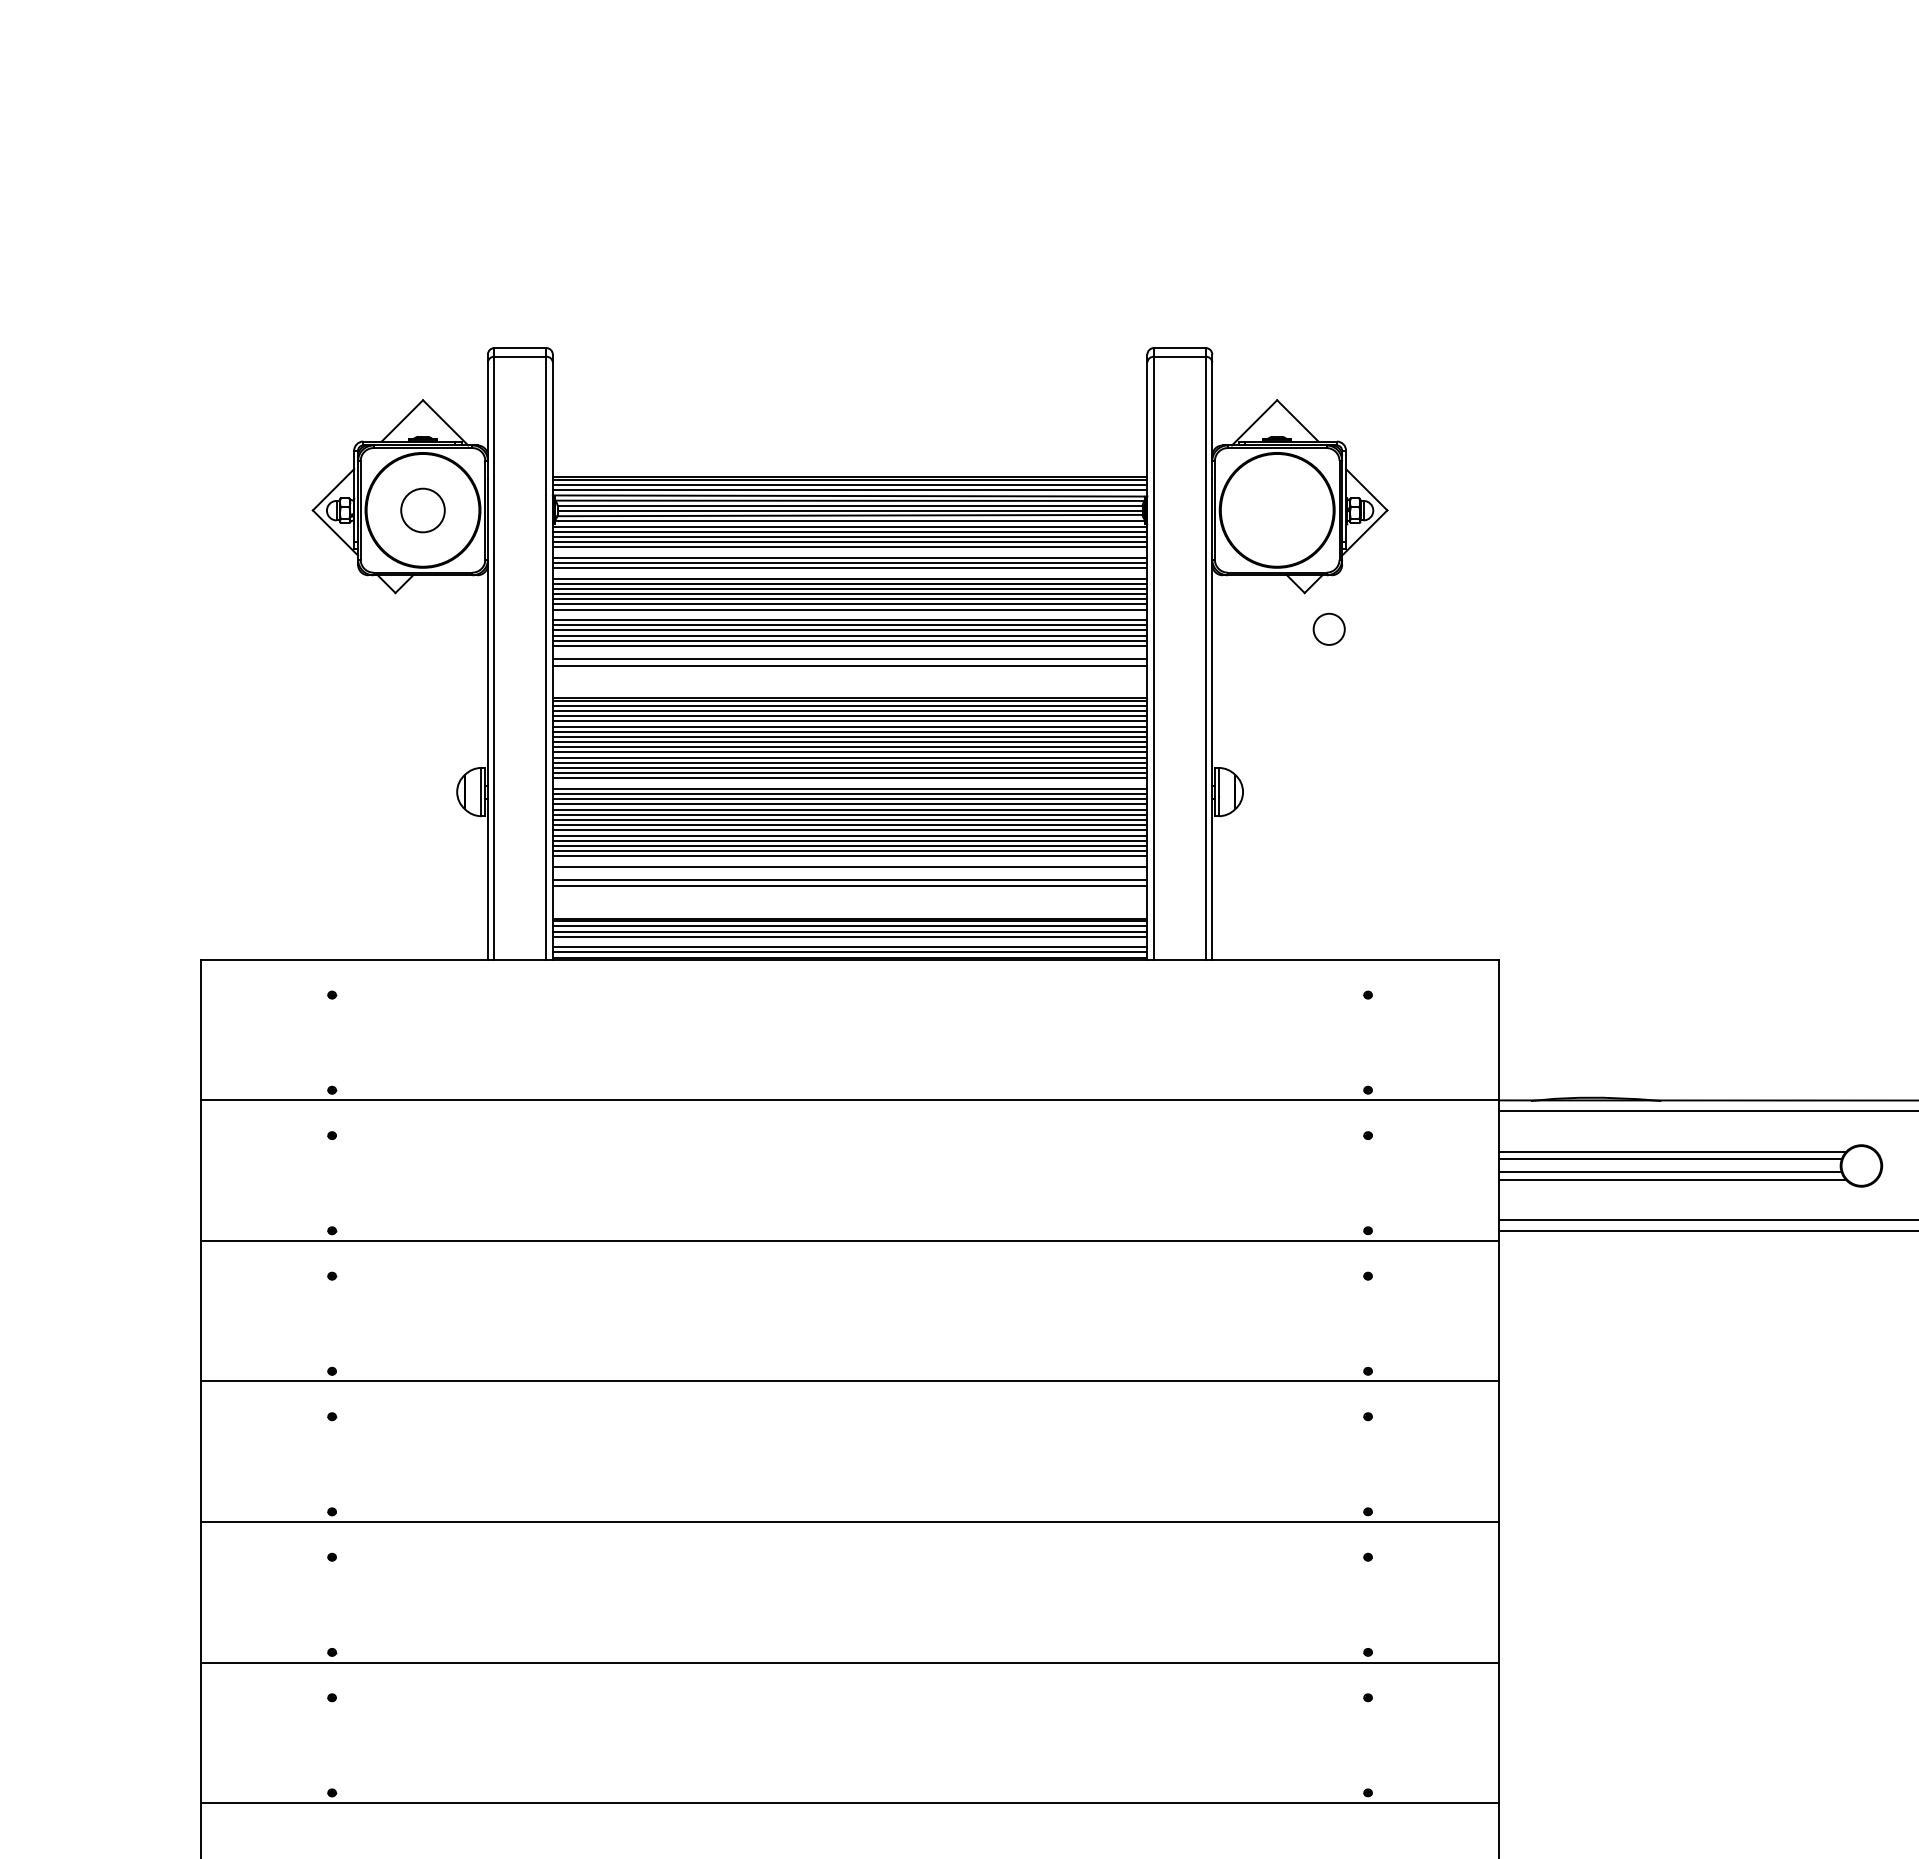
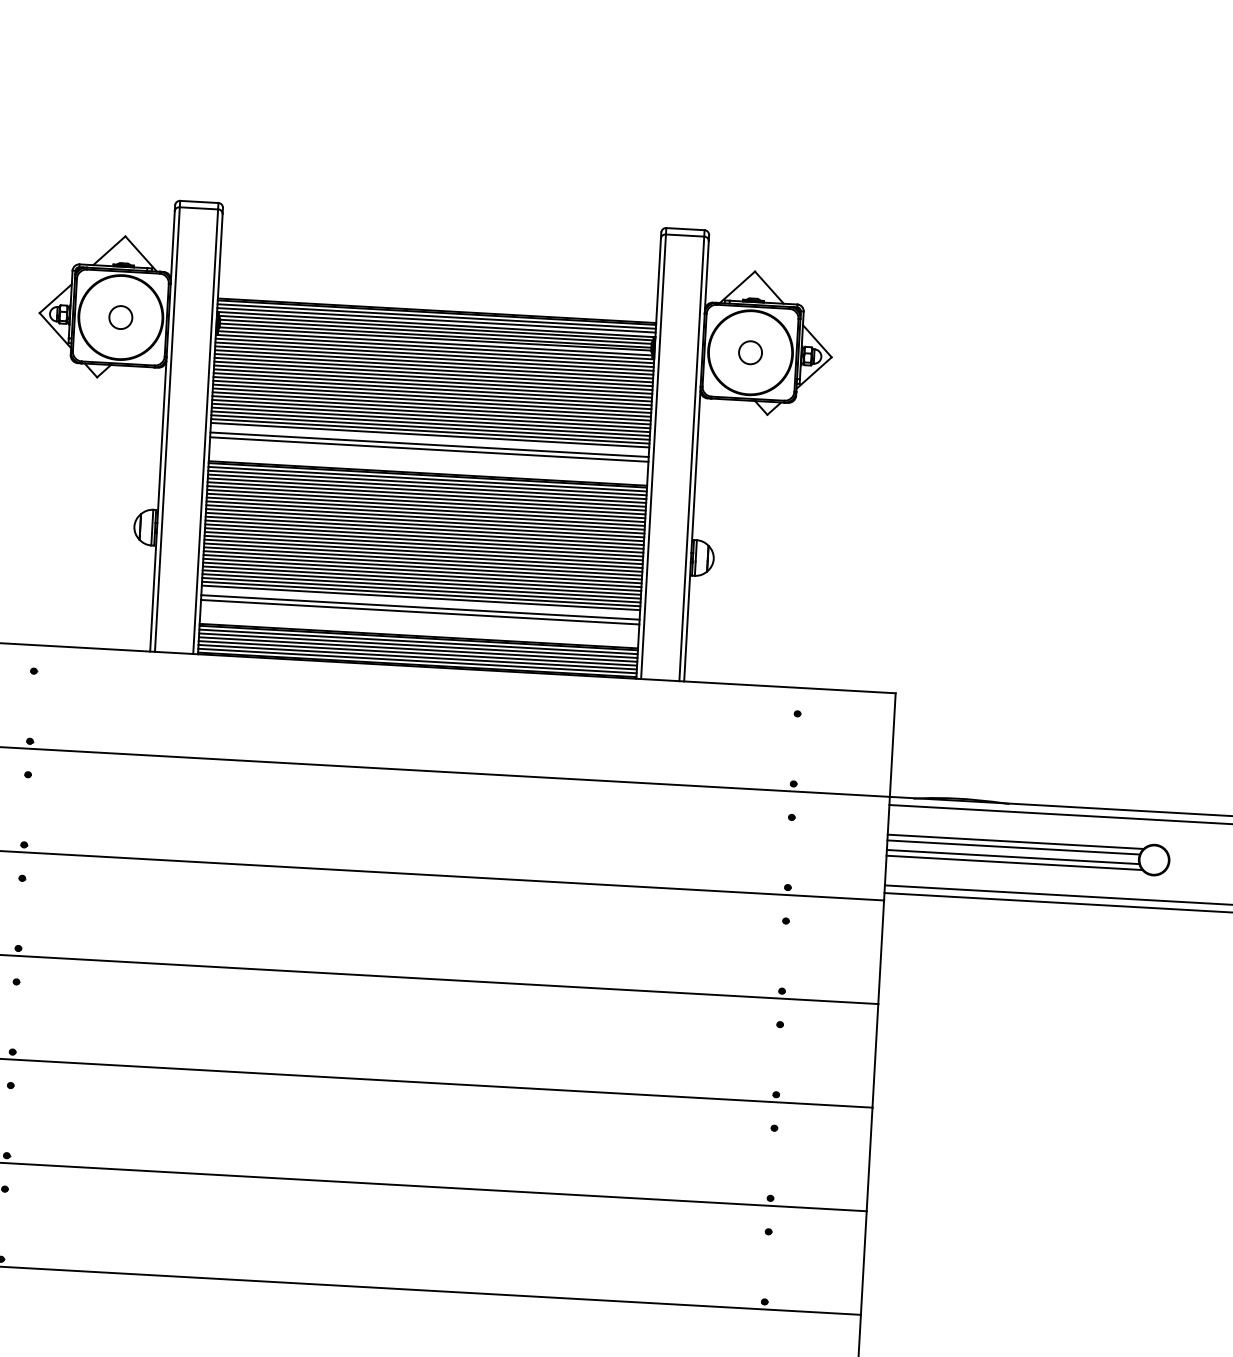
circle: (422, 509) -> (120, 316), size x0.71
line: (849, 552) -> (433, 366), added
line: (849, 573) -> (432, 381), added
line: (849, 614) -> (430, 411), added
circle: (1328, 628) -> (750, 352), moved
line: (849, 783) -> (423, 536), added
line: (849, 861) -> (420, 593), added
line: (849, 942) -> (417, 653), added

